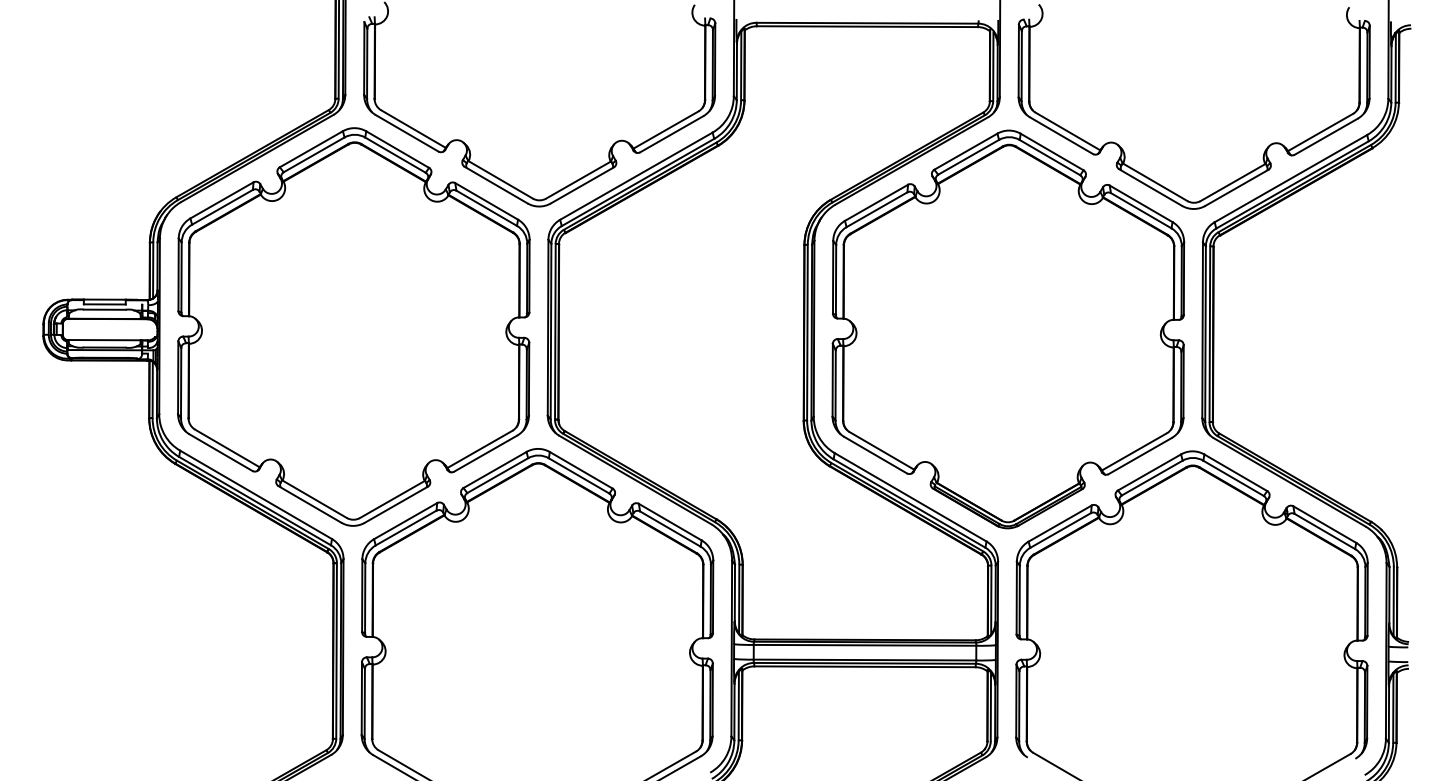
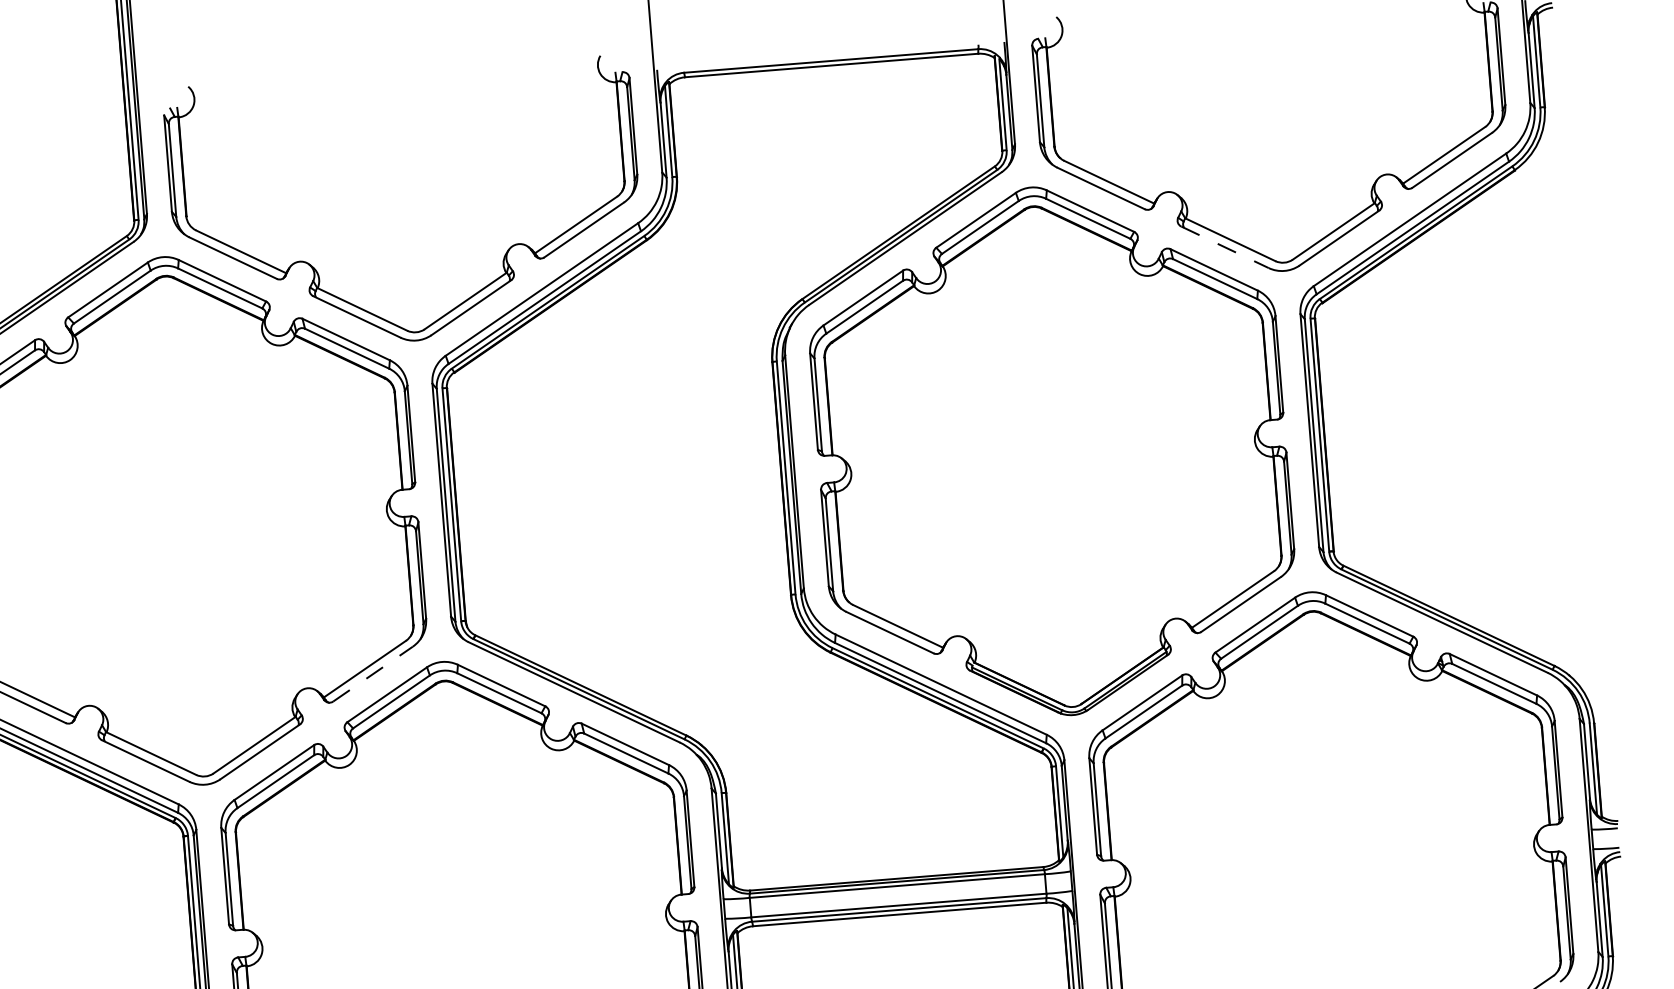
line: (1151, 187) -> (1226, 247), solid -> dashed
line: (486, 453) -> (374, 673), solid -> dashed

